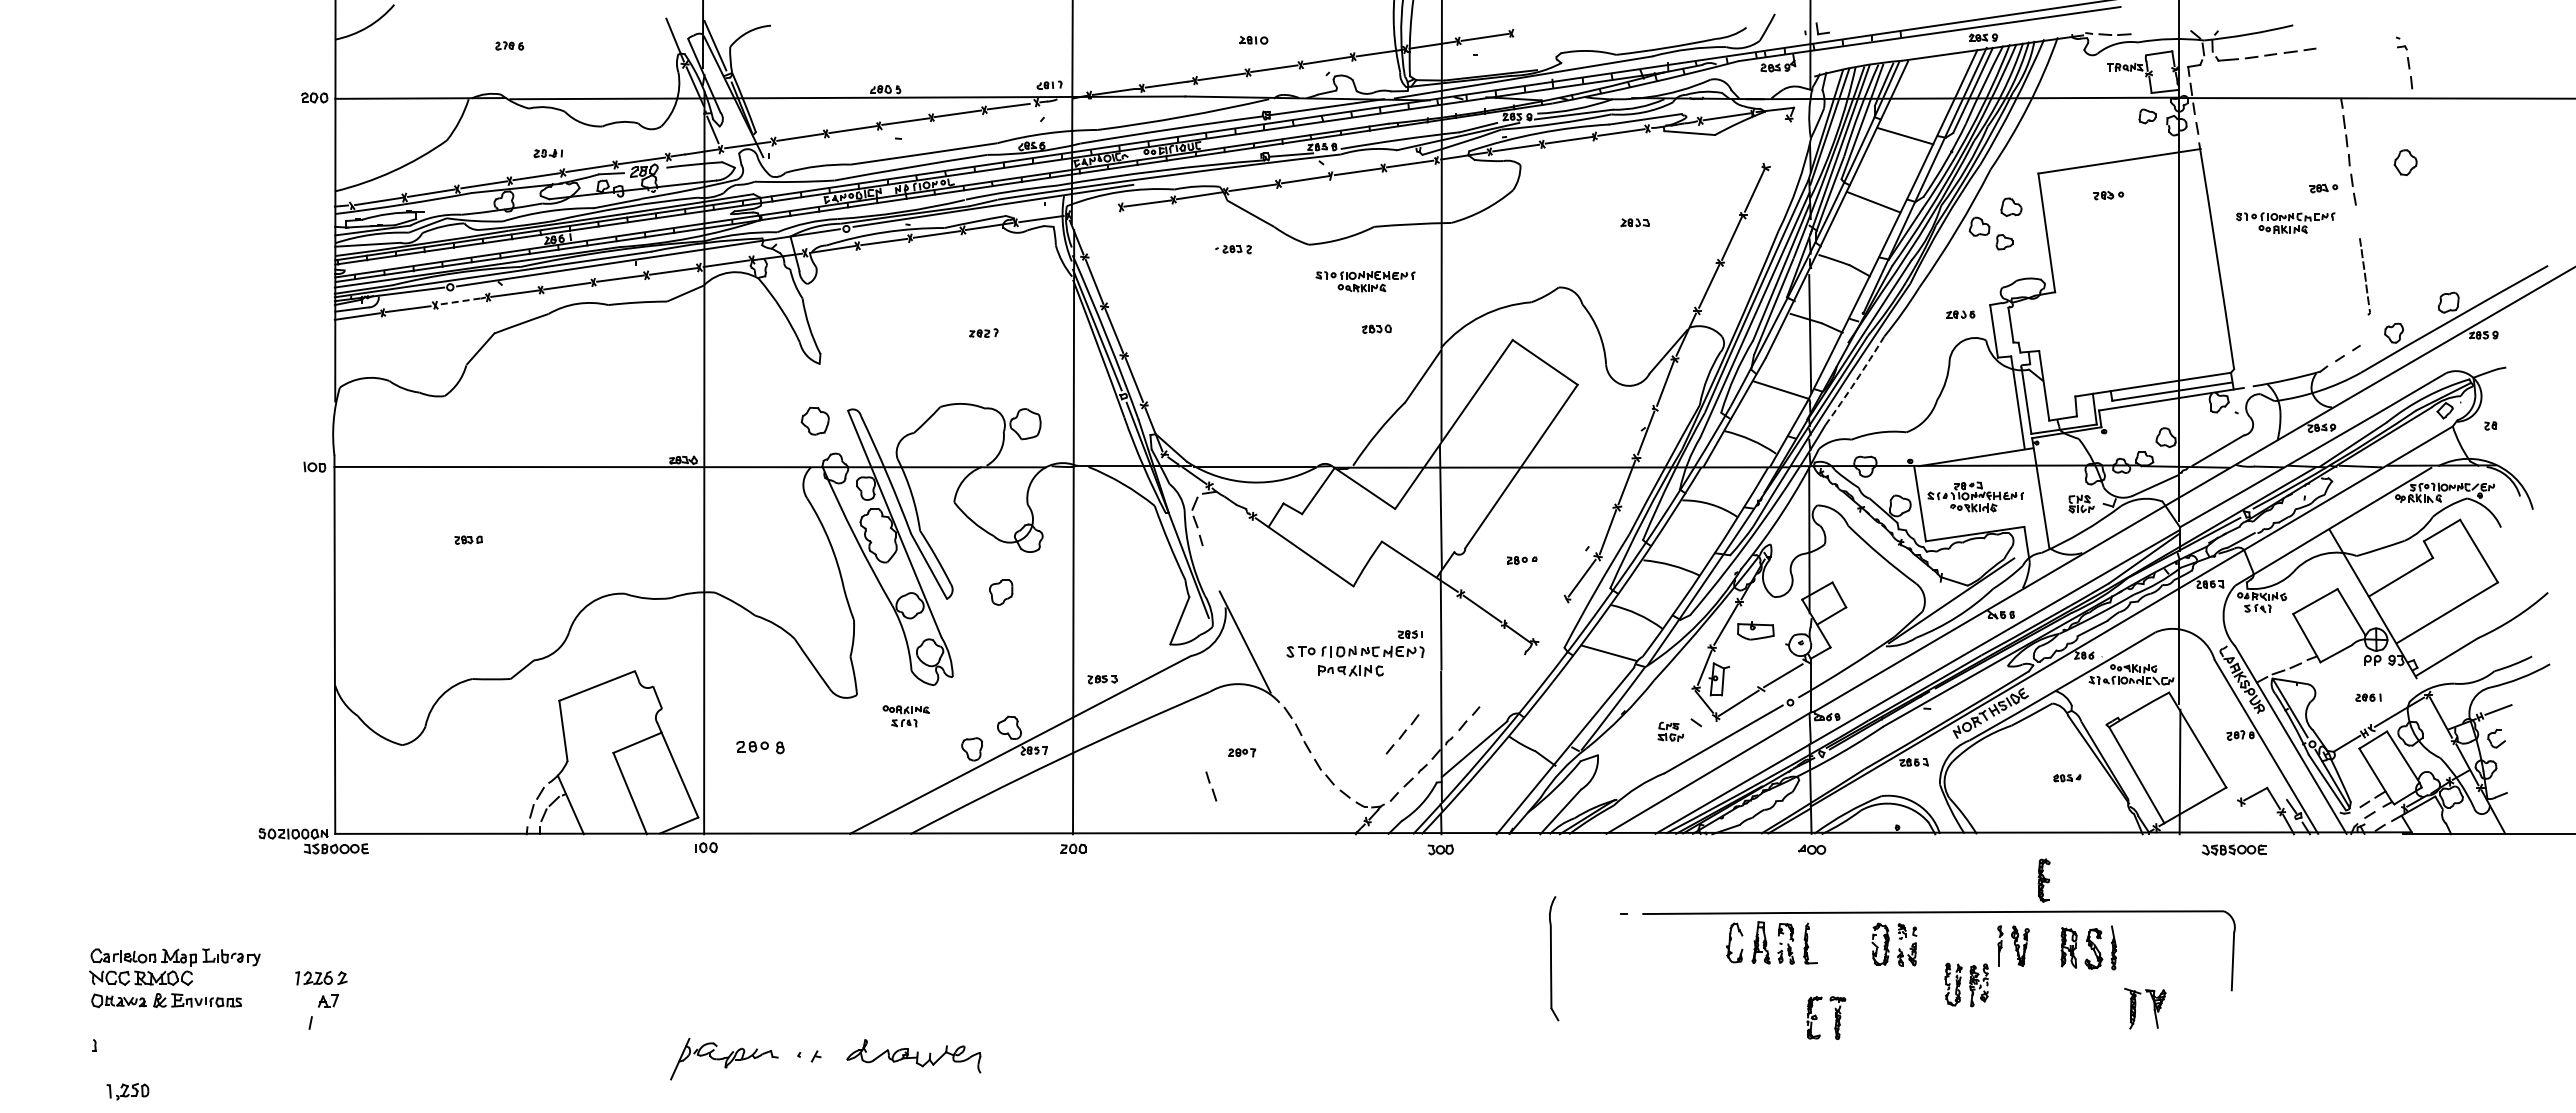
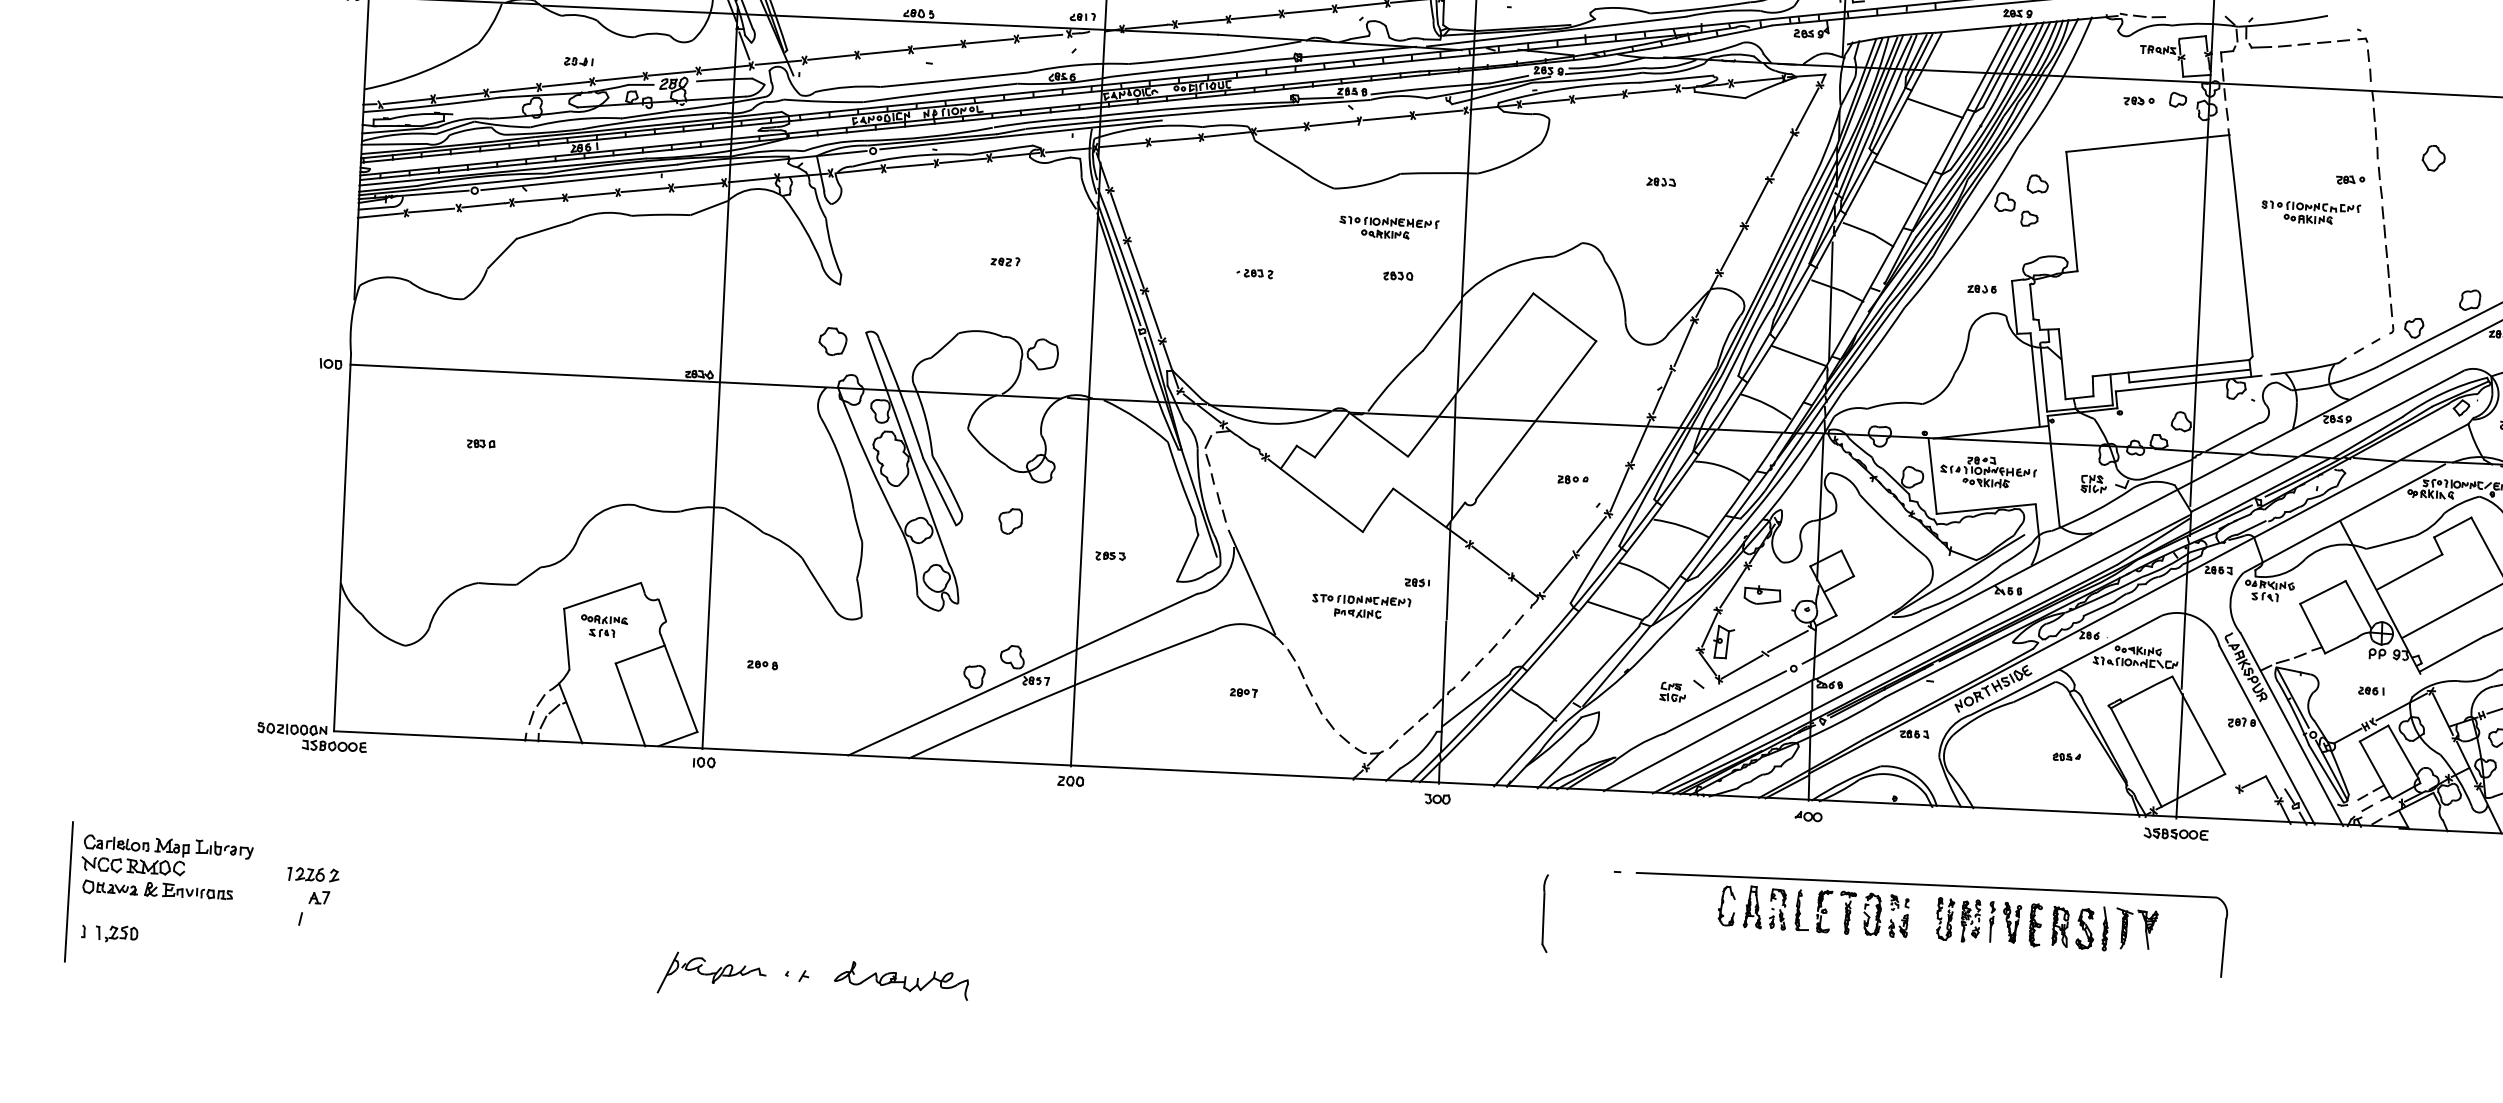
part: (2404, 62) -> (2364, 54), moved
line: (1777, 142) -> (1807, 108), added
part: (2108, 195) -> (2138, 101), moved
line: (1095, 210) -> (1122, 144), added
part: (1233, 249) -> (1254, 273), moved
part: (2364, 276) -> (2387, 270), size x1.67
line: (459, 301) -> (483, 205), dashed -> solid
arc: (1855, 381) -> (1873, 350), dashed -> solid
part: (1522, 560) -> (1573, 479), moved
line: (1550, 619) -> (1558, 574), added
part: (1355, 661) -> (1361, 607), size x0.71
part: (1102, 679) -> (1110, 556), moved
part: (905, 716) -> (603, 626), moved
part: (1402, 734) -> (1506, 633), moved
part: (759, 747) -> (761, 664), size x0.62
part: (1211, 786) -> (1221, 507), moved
part: (2233, 849) -> (2175, 833), moved
part: (2043, 880) -> (2035, 925), moved
part: (1553, 958) -> (1545, 913), size x0.62
part: (1966, 984) -> (1958, 919), moved
line: (77, 1006) -> (68, 891), added
part: (2153, 1008) -> (2144, 929), moved
part: (1817, 1017) -> (1827, 911), moved
part: (127, 1091) -> (116, 933), moved

